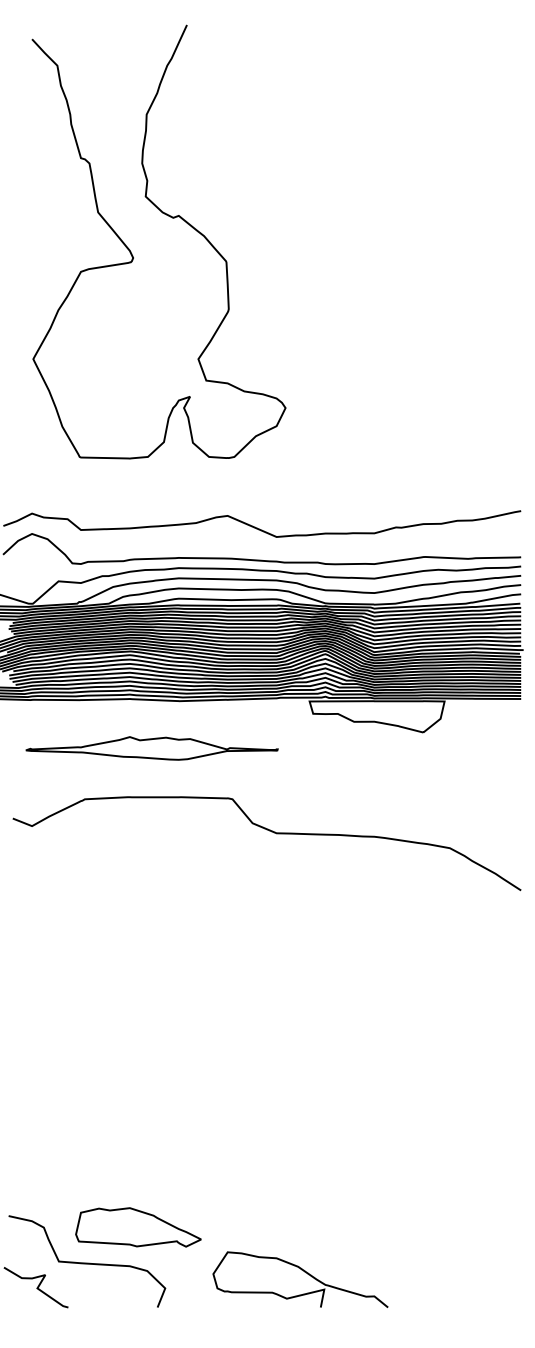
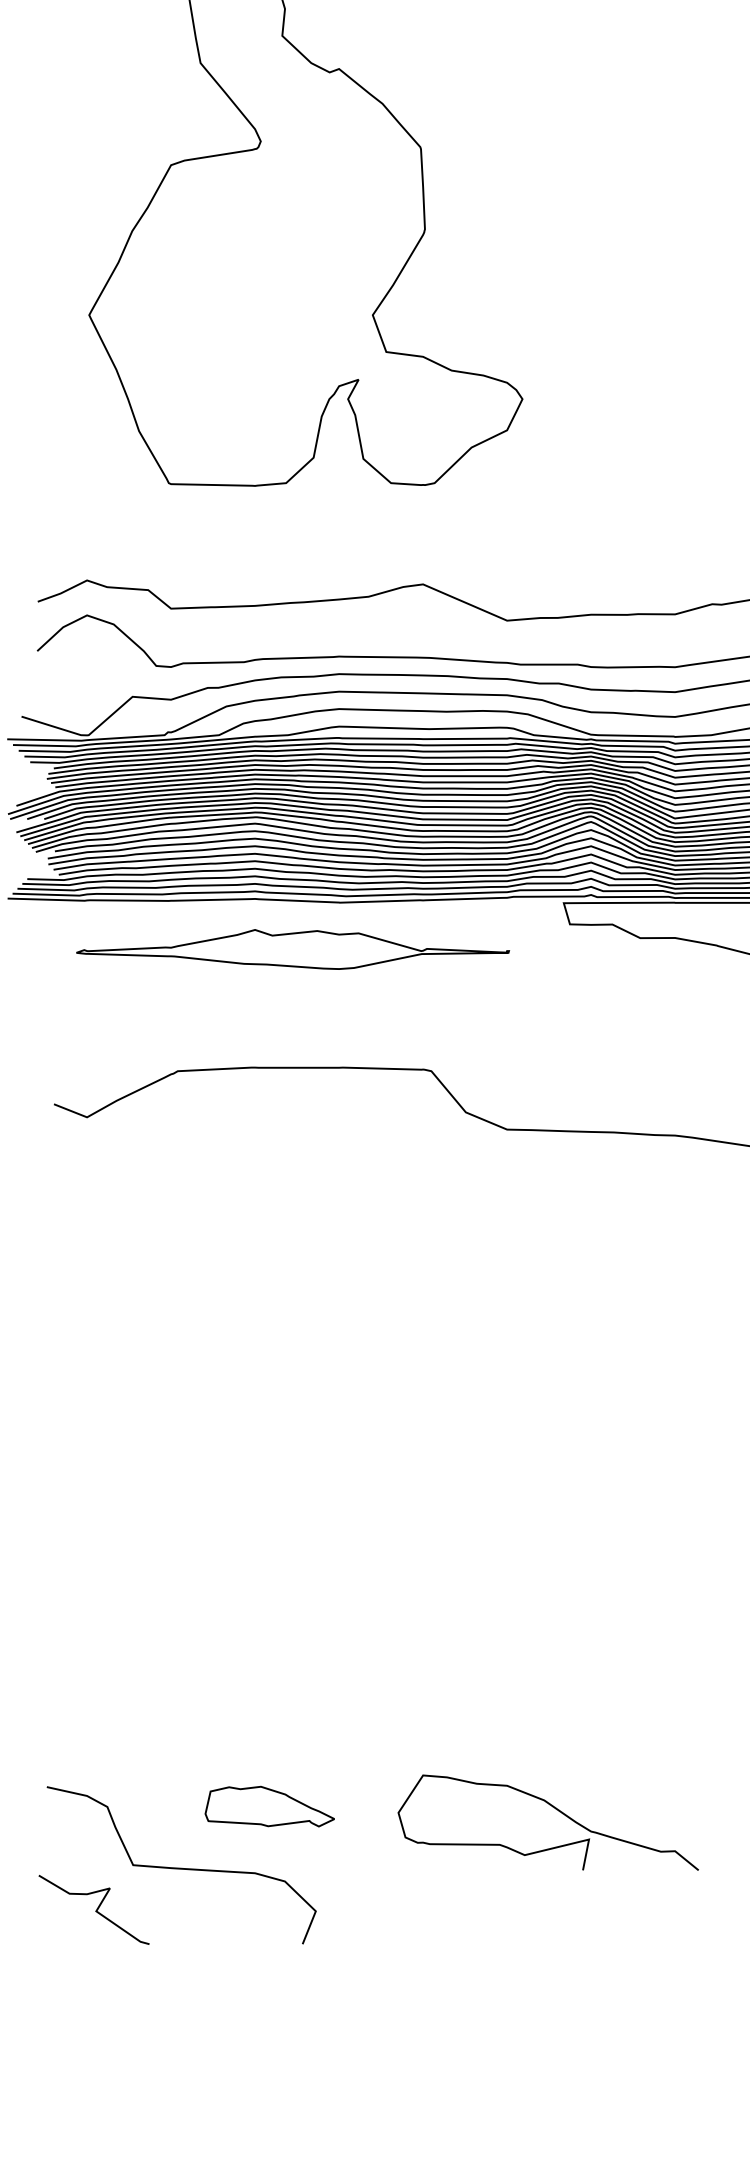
part: (151, 748) -> (292, 949), moved
part: (138, 1227) -> (269, 1806), size x0.6
curve: (304, 1272) -> (555, 1810), moved

